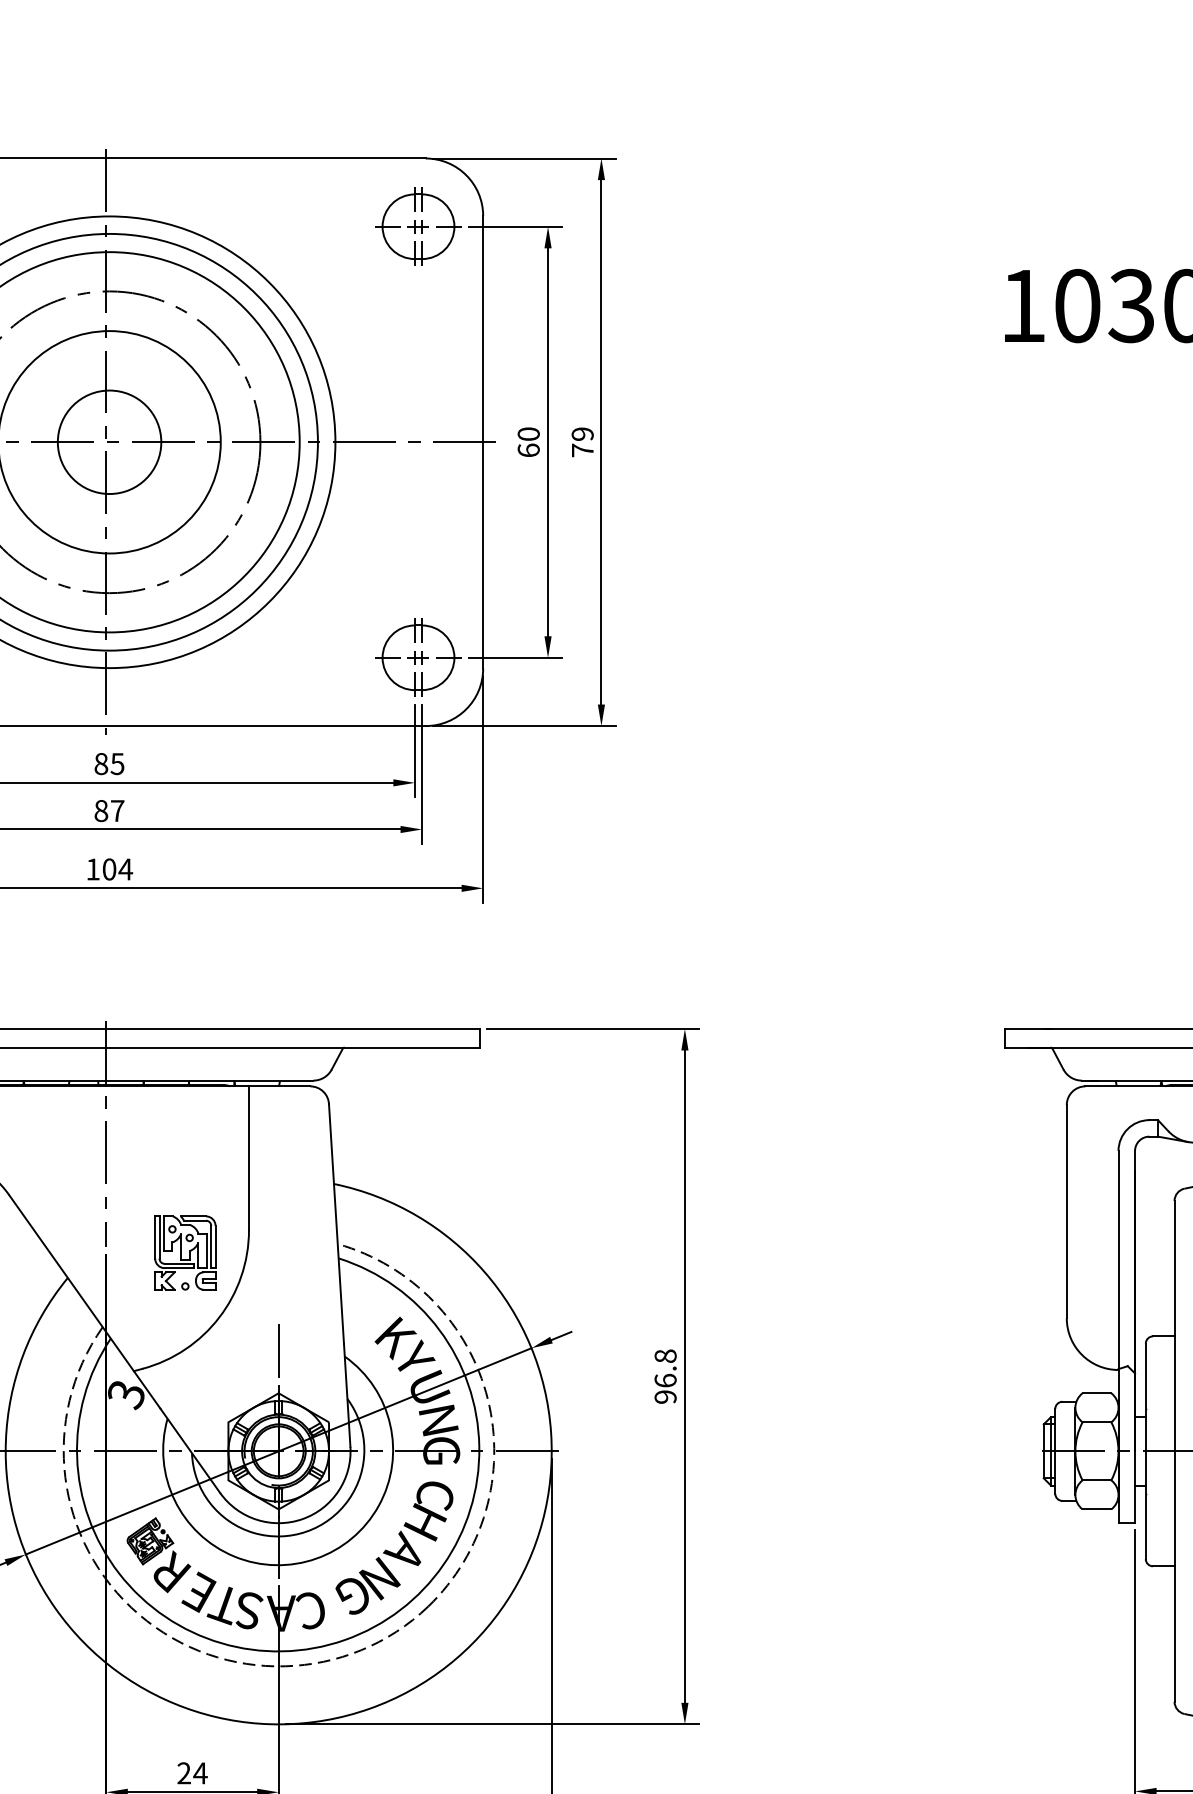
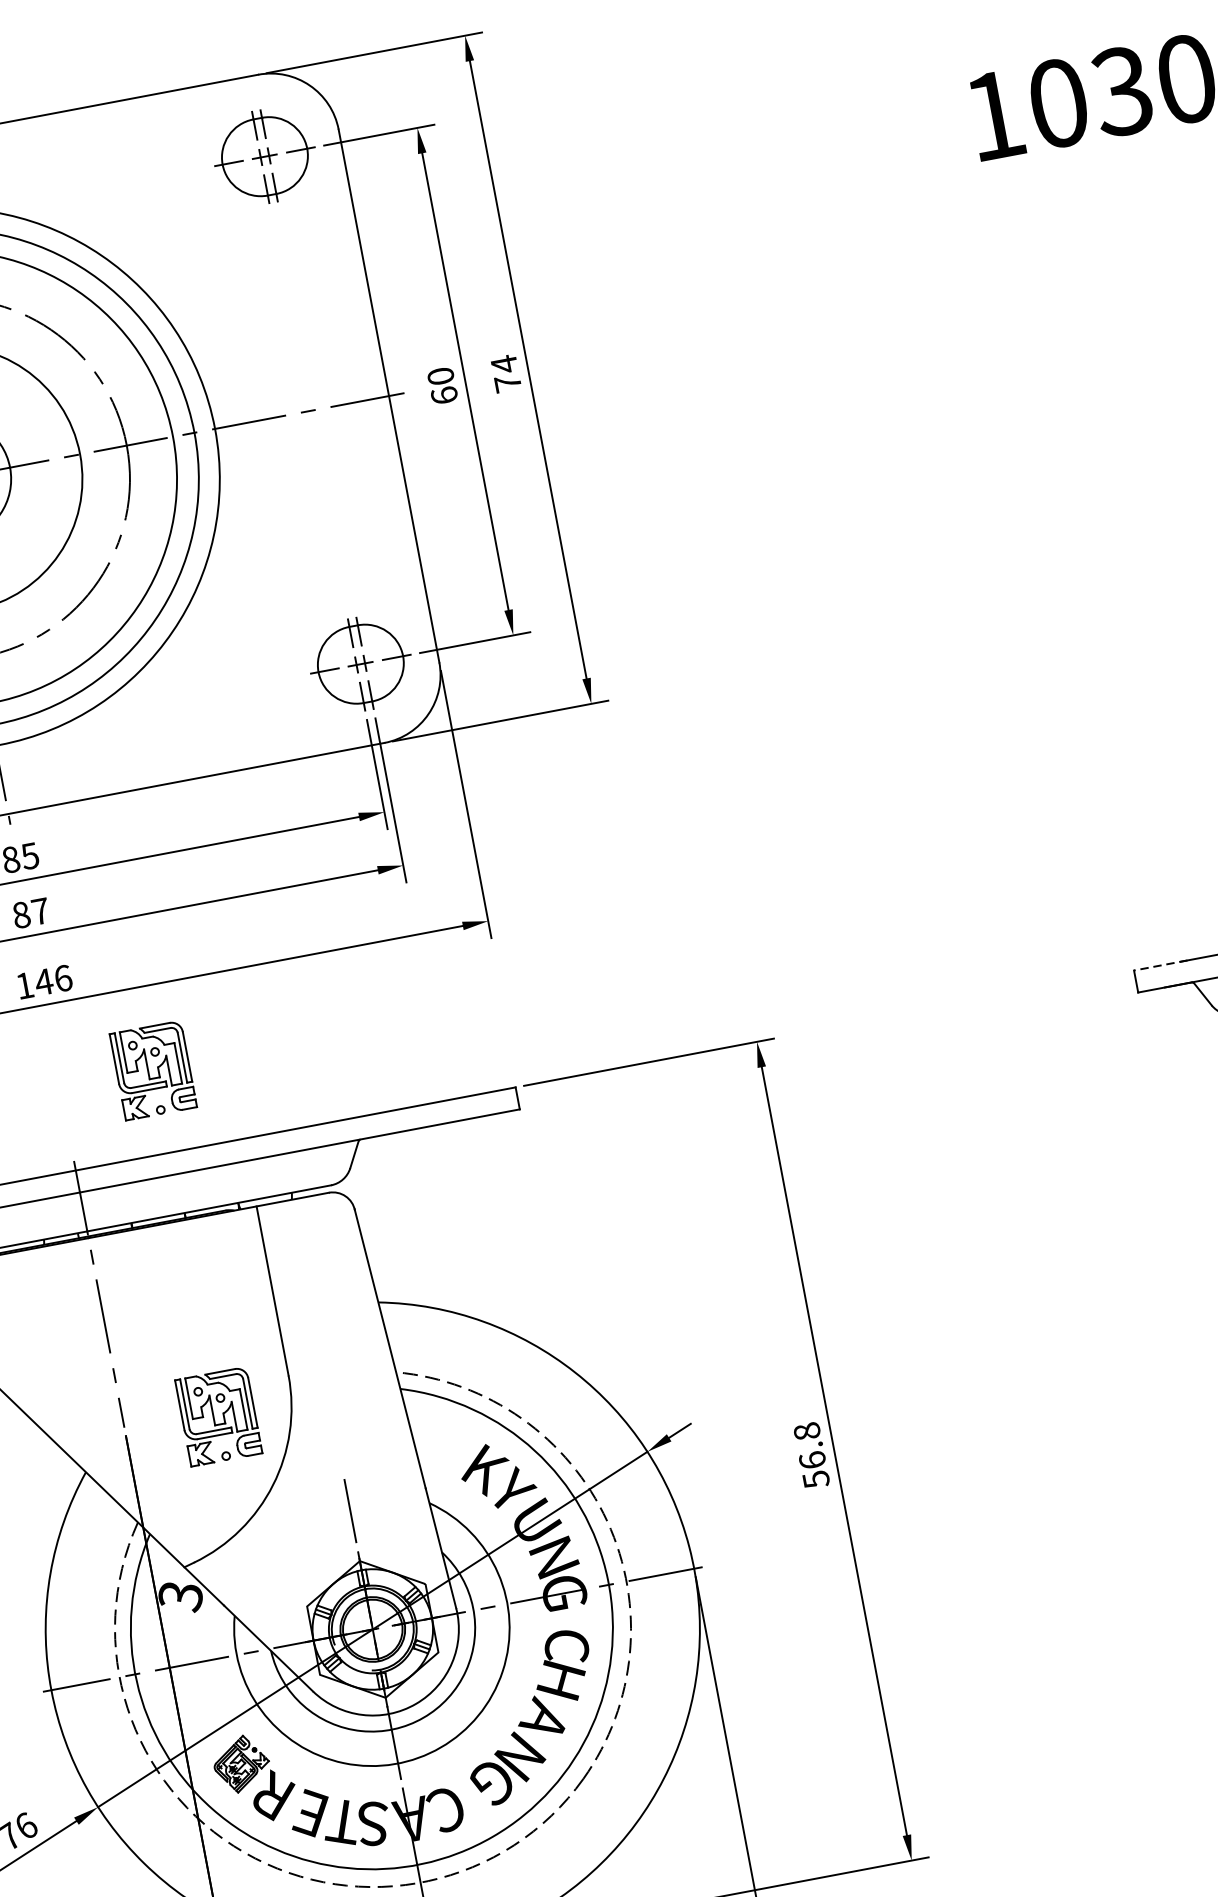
text: (582, 434) -> (504, 364), 79 -> 74
text: (117, 869) -> (53, 980), 104 -> 146
part: (185, 958) -> (153, 1070), added
line: (1027, 1028) -> (1160, 965), solid -> dashed
text: (665, 1397) -> (816, 1480), 96.8 -> 56.8

